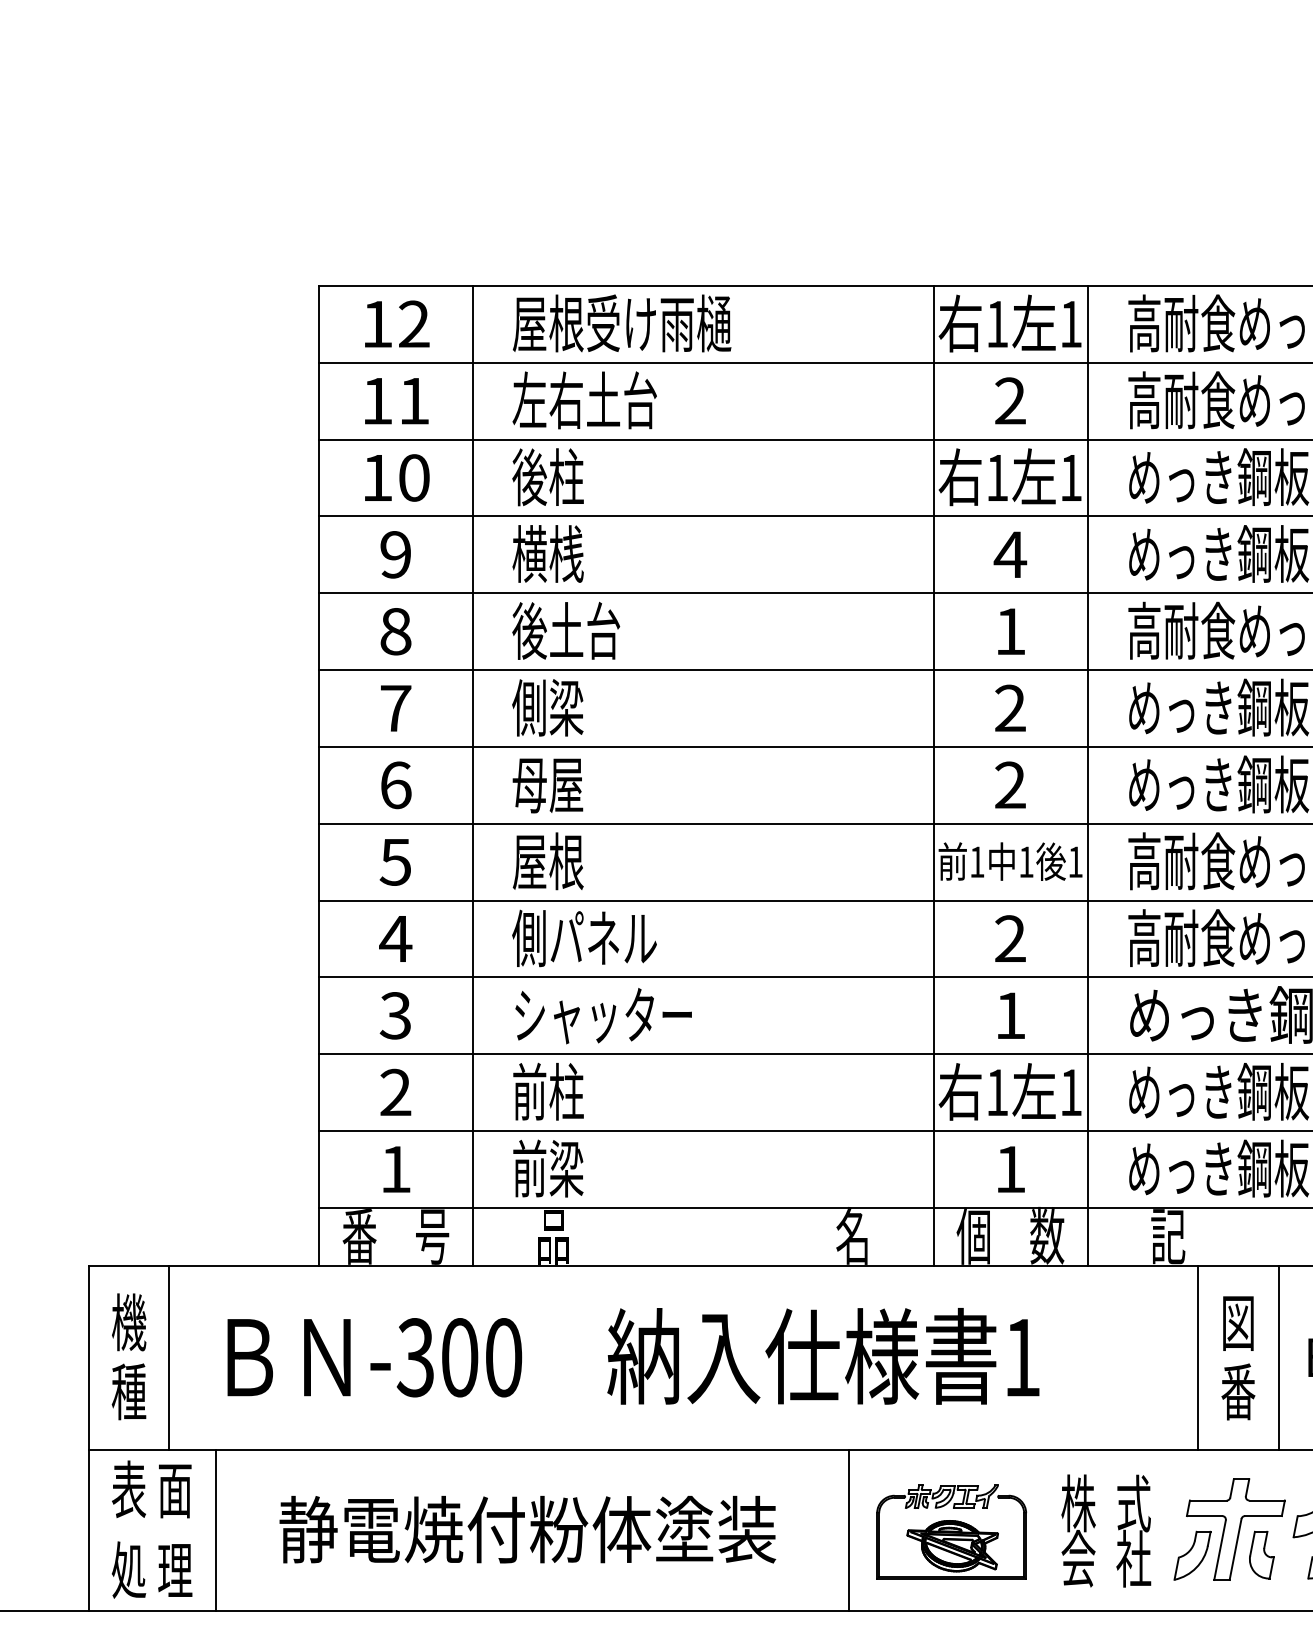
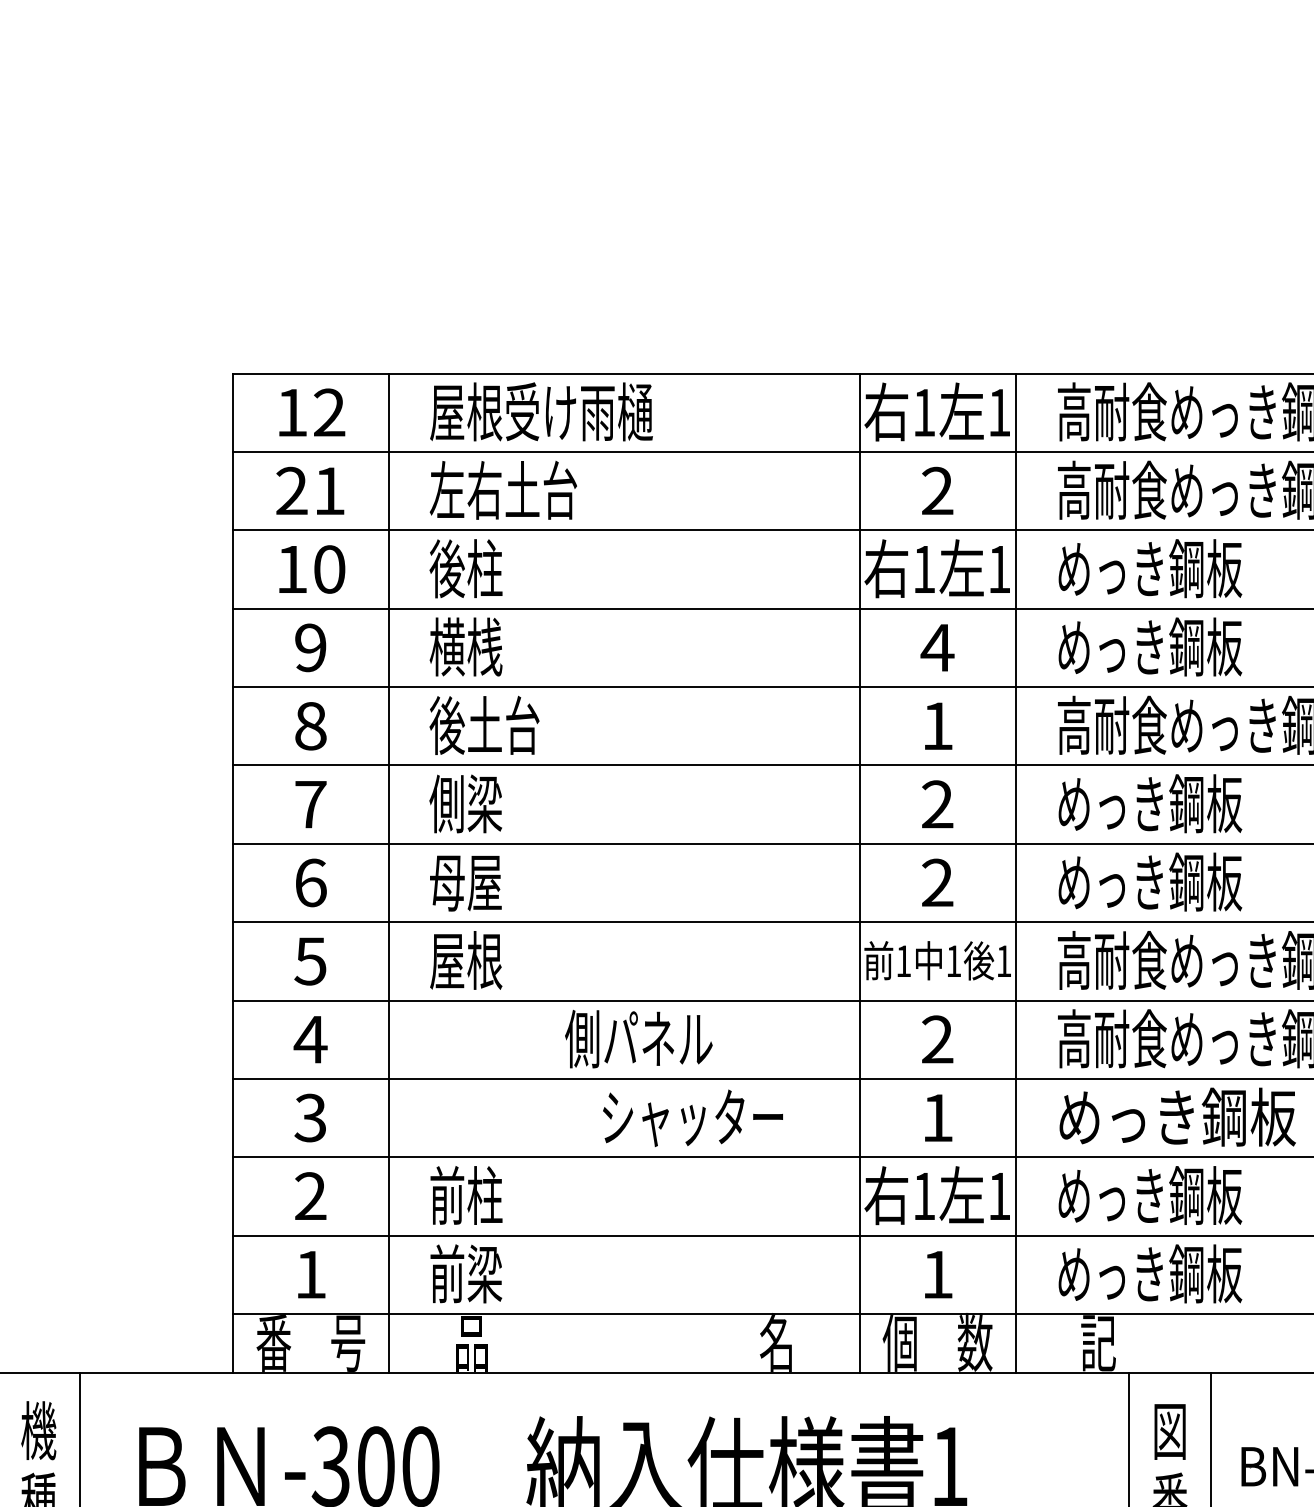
text: (377, 400) -> (292, 490), 11 -> 21
text: (584, 938) -> (638, 1039), moved
text: (603, 1016) -> (692, 1118), moved

